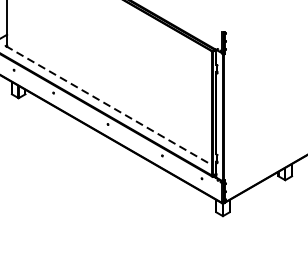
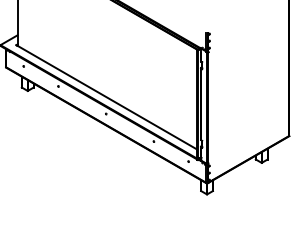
line: (109, 105) -> (107, 97), dashed -> solid

